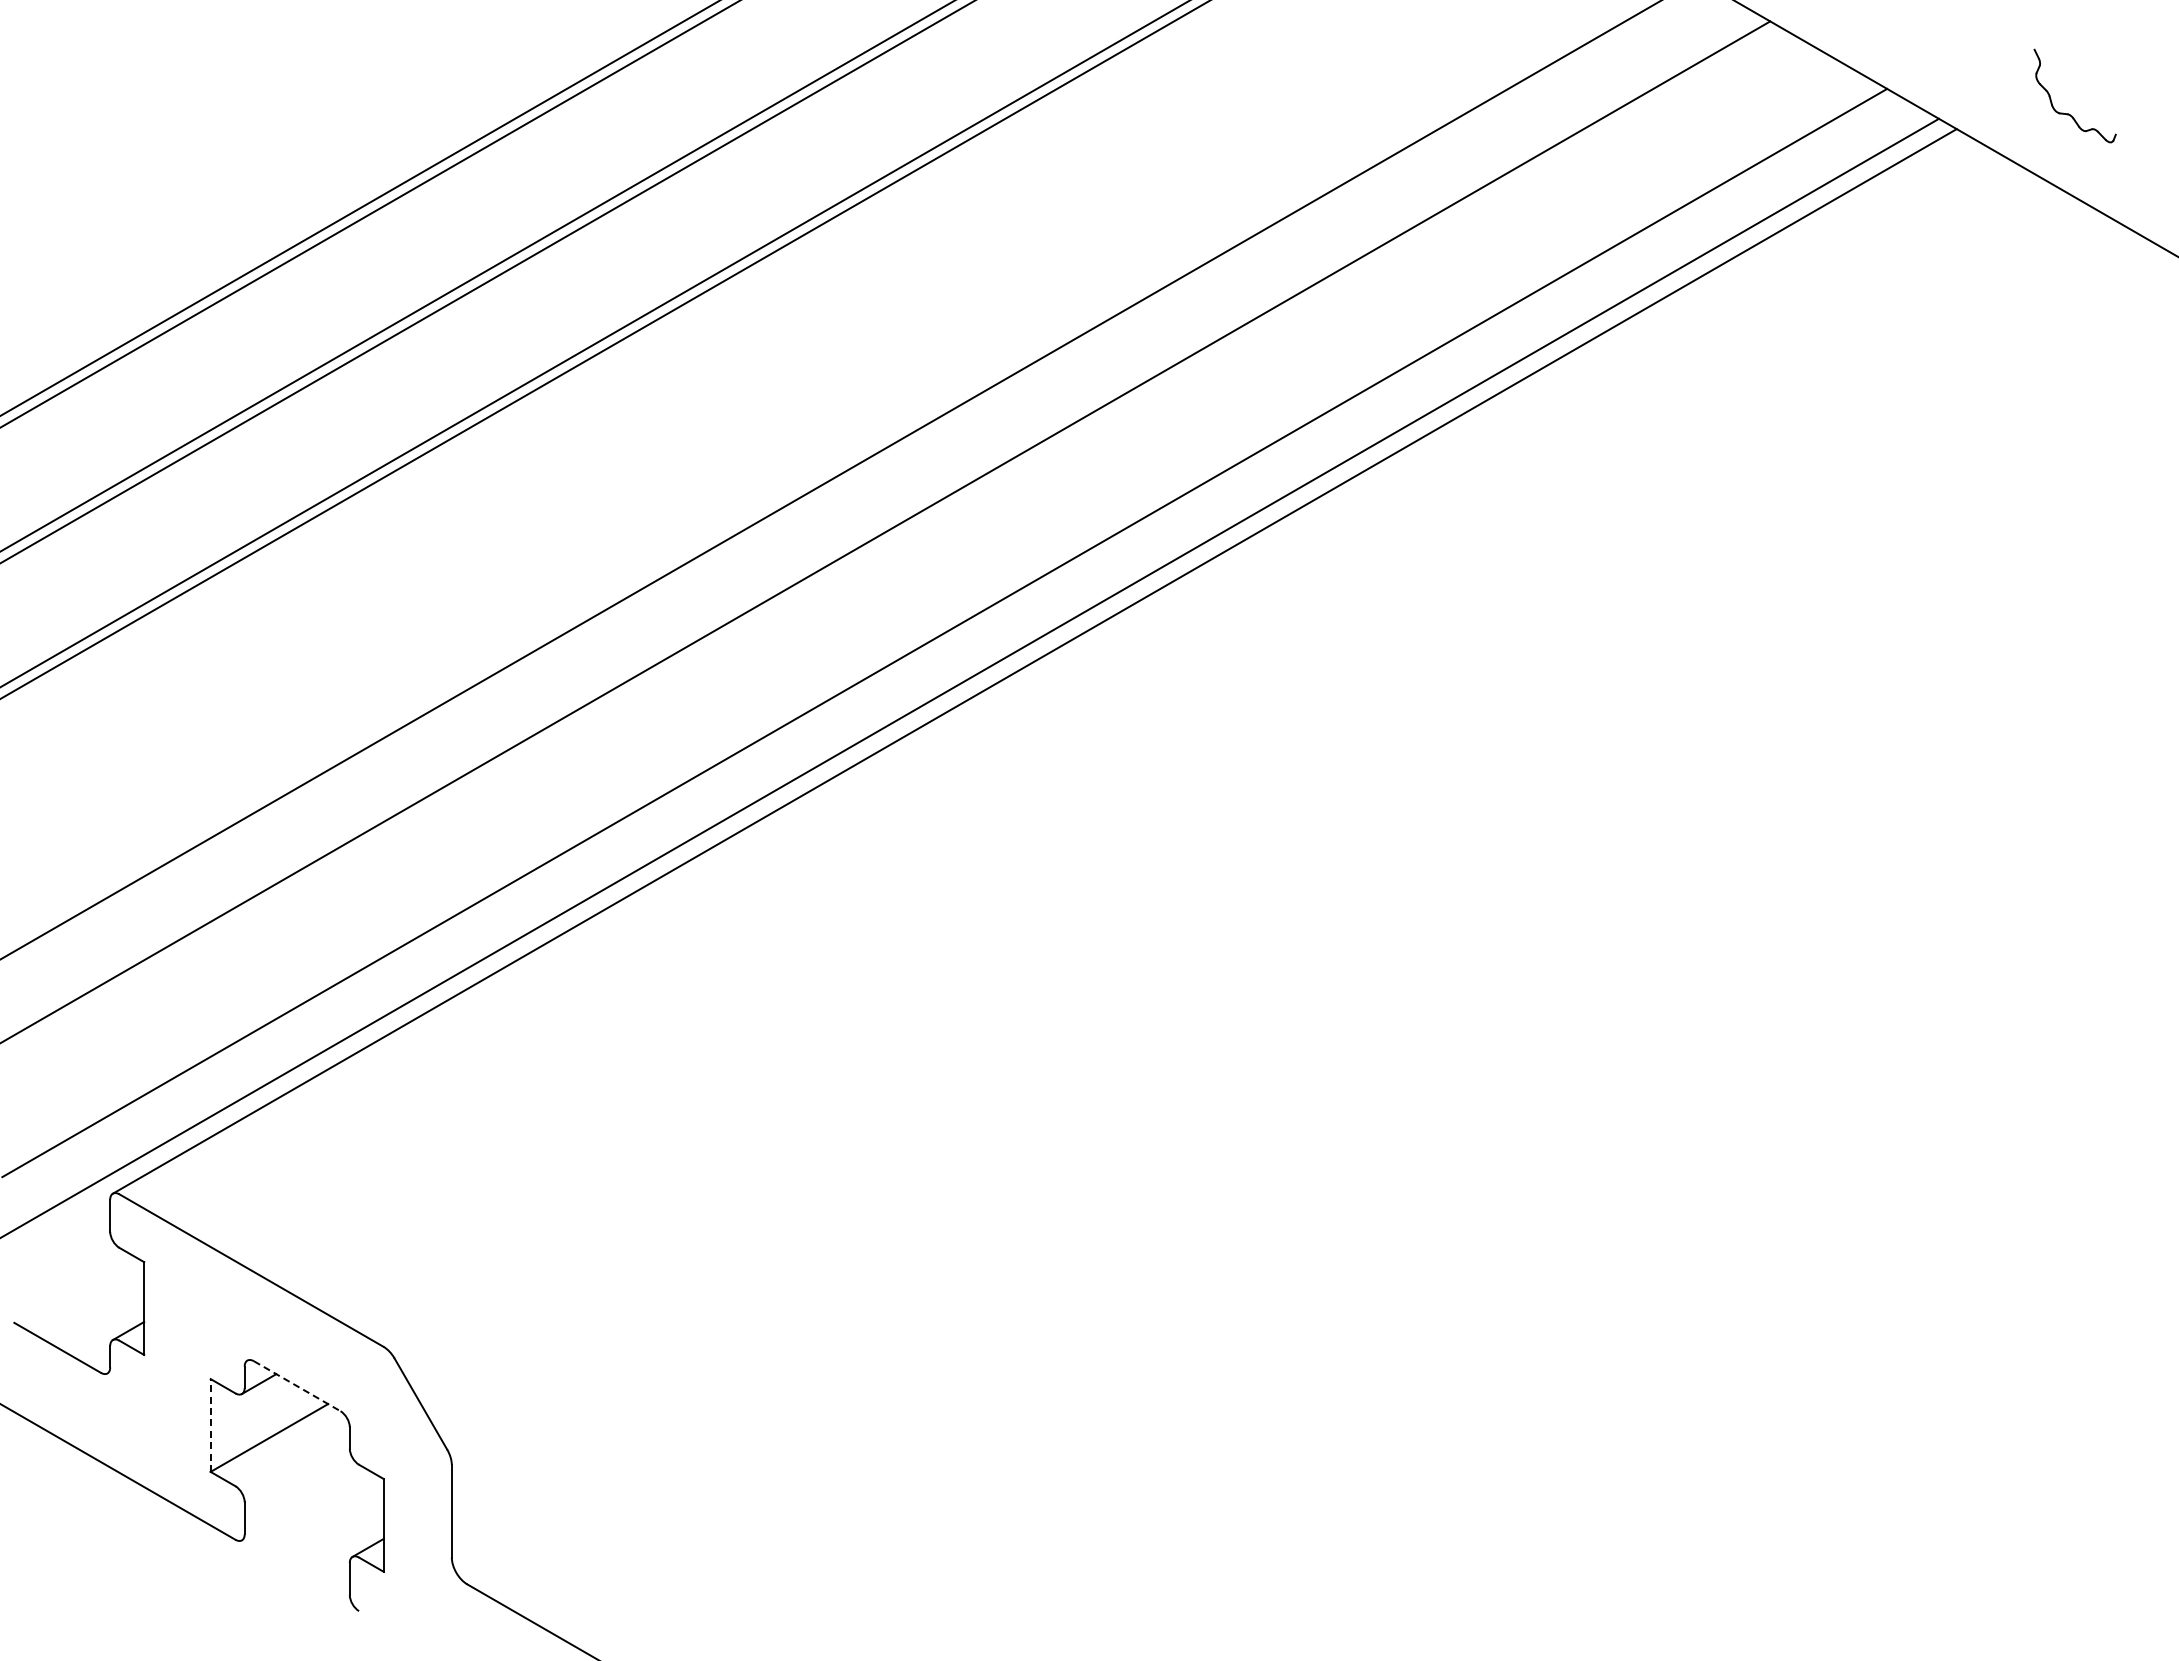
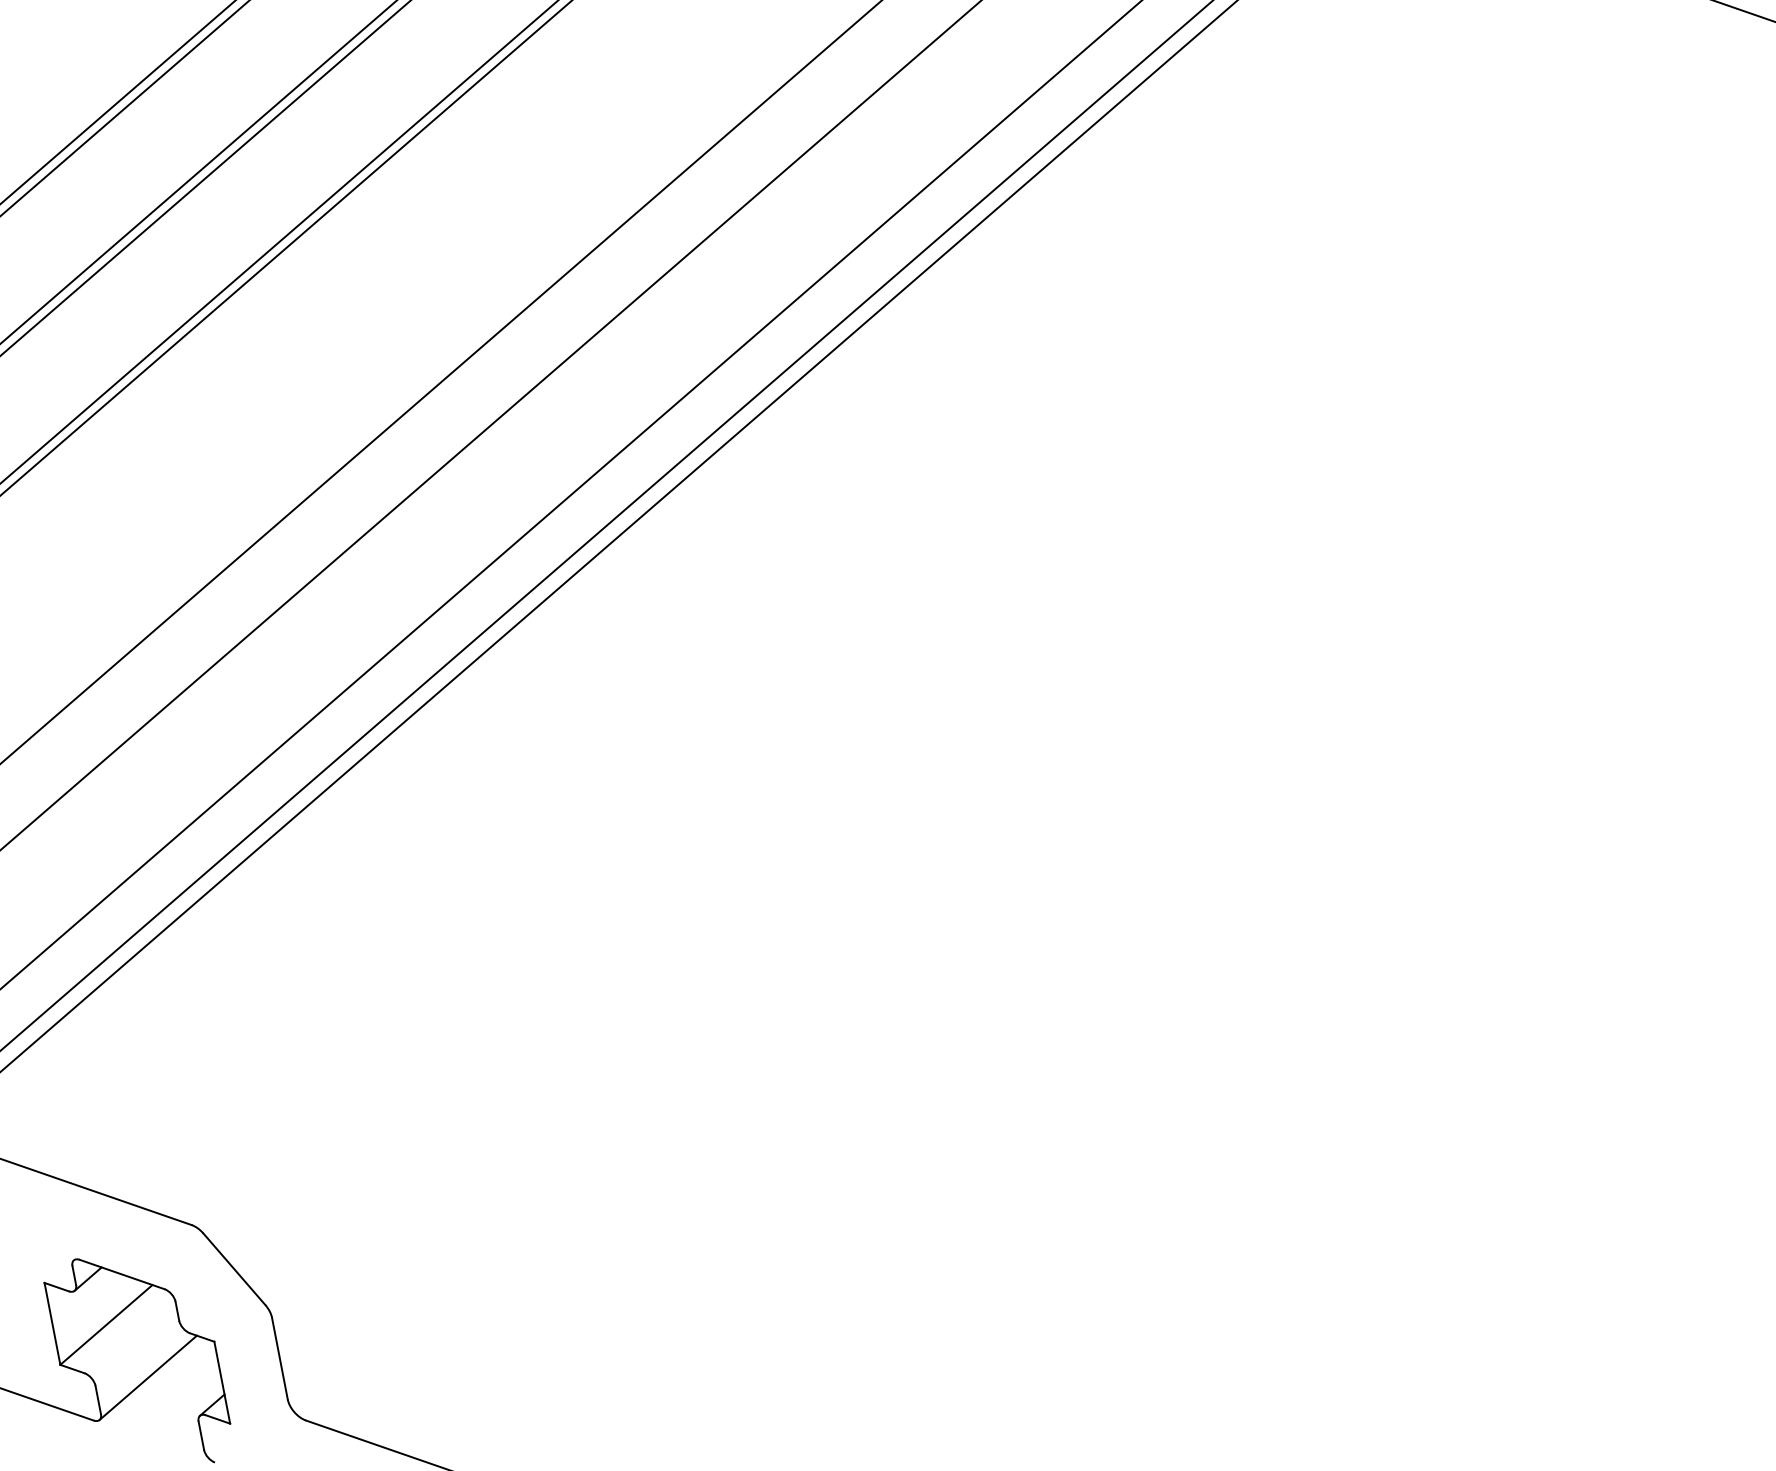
line: (297, 1386) -> (122, 1274), dashed -> solid
line: (210, 1424) -> (52, 1323), dashed -> solid
line: (303, 1504) -> (147, 1377), added

